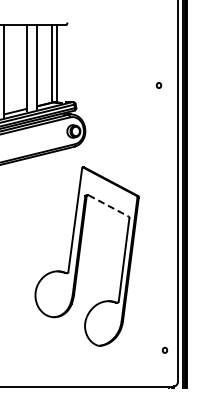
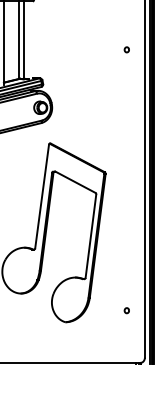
part: (158, 85) -> (126, 49), moved
line: (108, 205) -> (75, 181), dashed -> solid
part: (164, 349) -> (126, 309), moved

